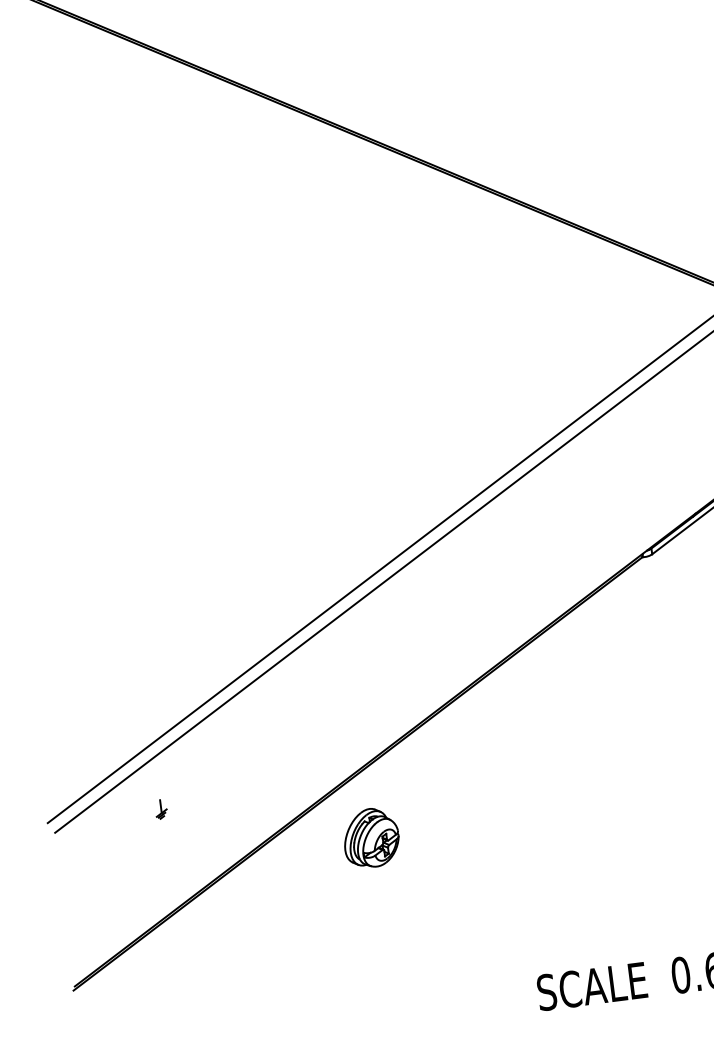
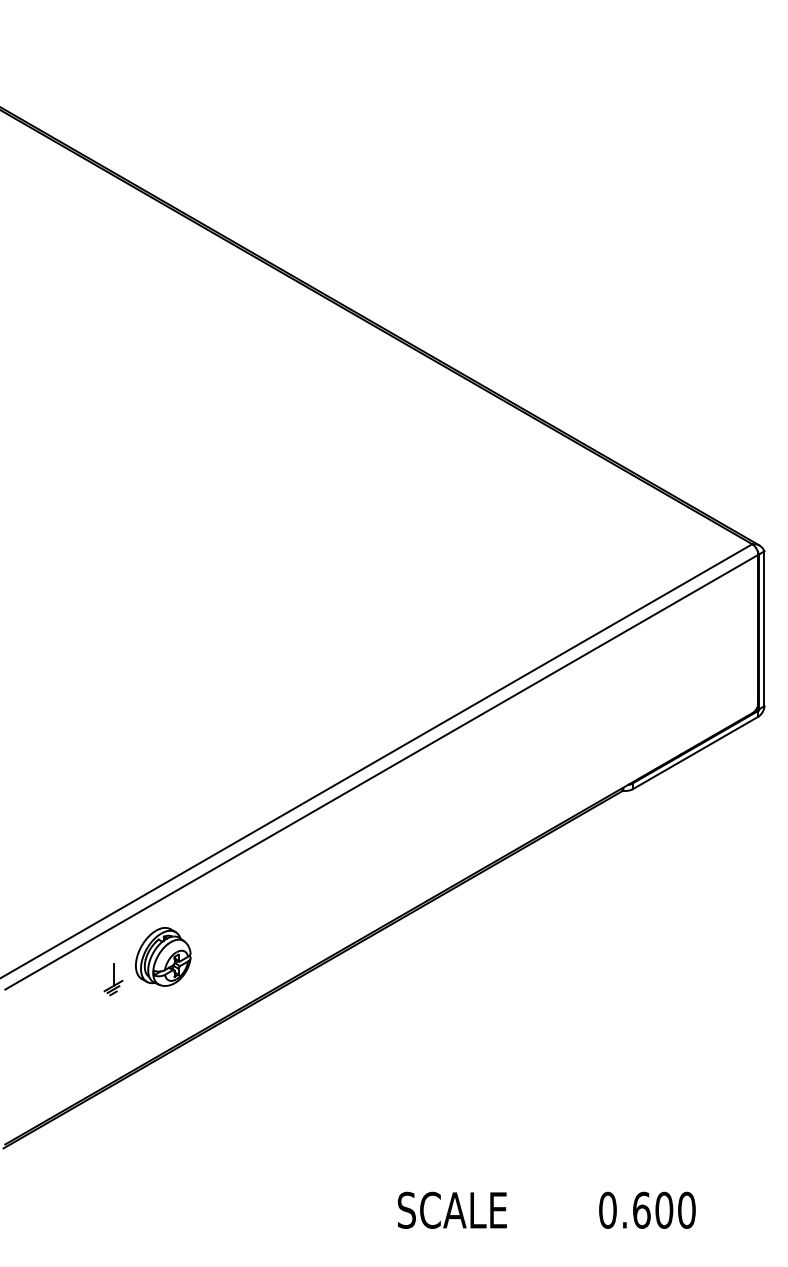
part: (161, 809) -> (113, 979), size x1.67
part: (371, 837) -> (163, 956), moved
text: (591, 985) -> (451, 1209), moved

